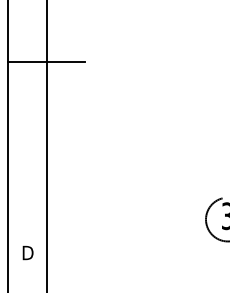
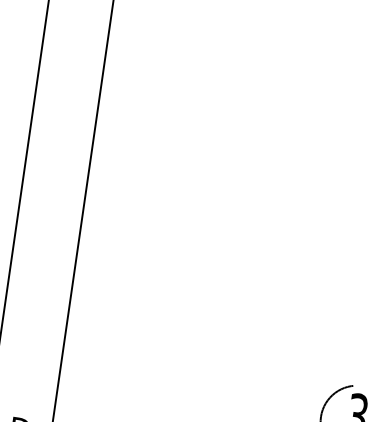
line: (46, 62) -> (95, 120), removed

